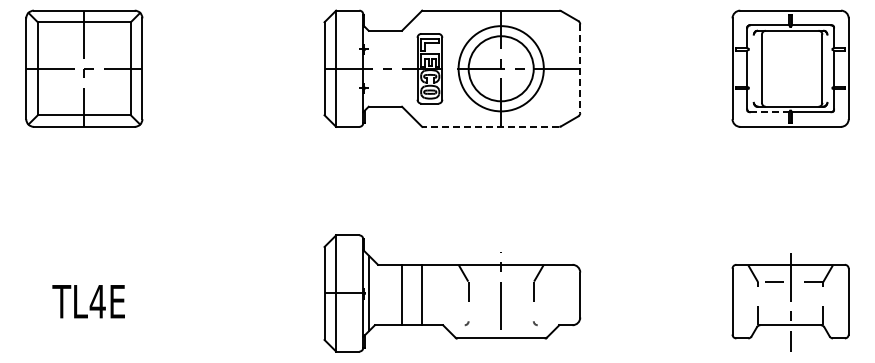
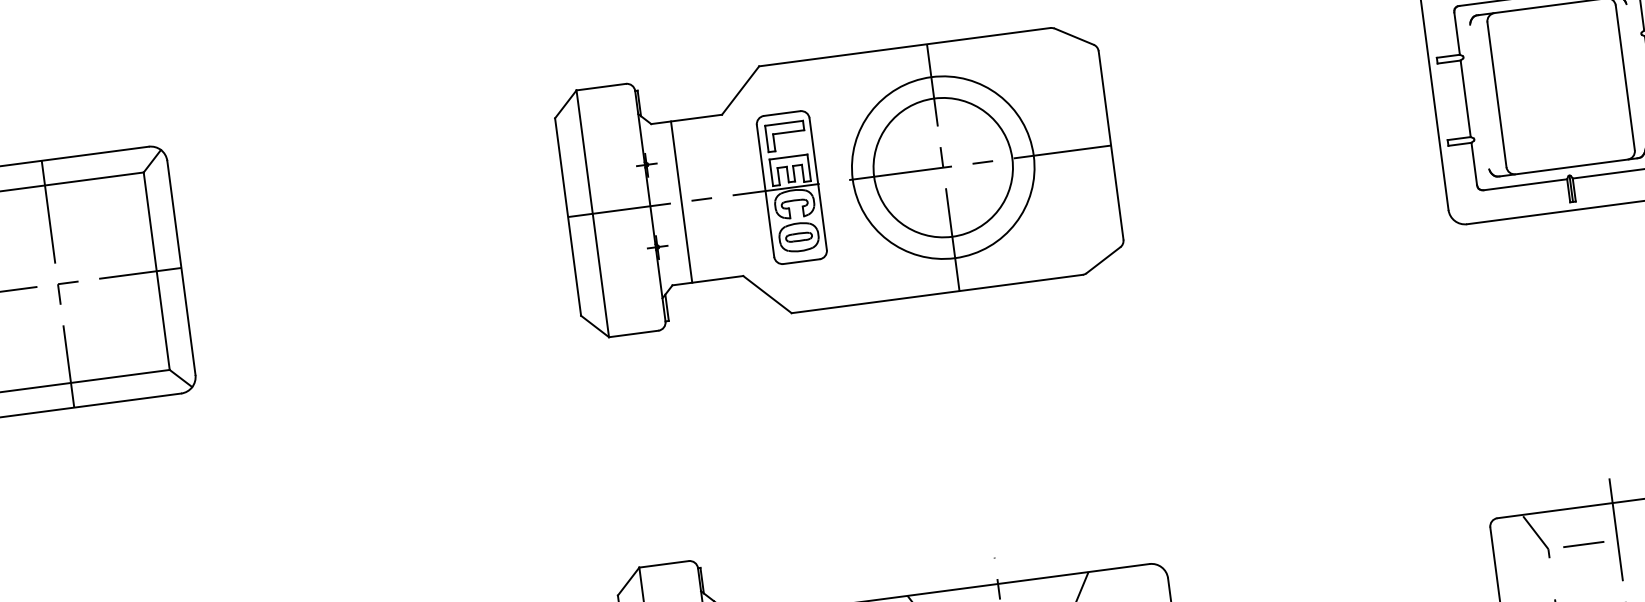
line: (378, 68) -> (682, 201), added
line: (580, 69) -> (1111, 147), dashed -> solid
line: (769, 112) -> (1525, 185), dashed -> solid
line: (490, 126) -> (936, 293), dashed -> solid

